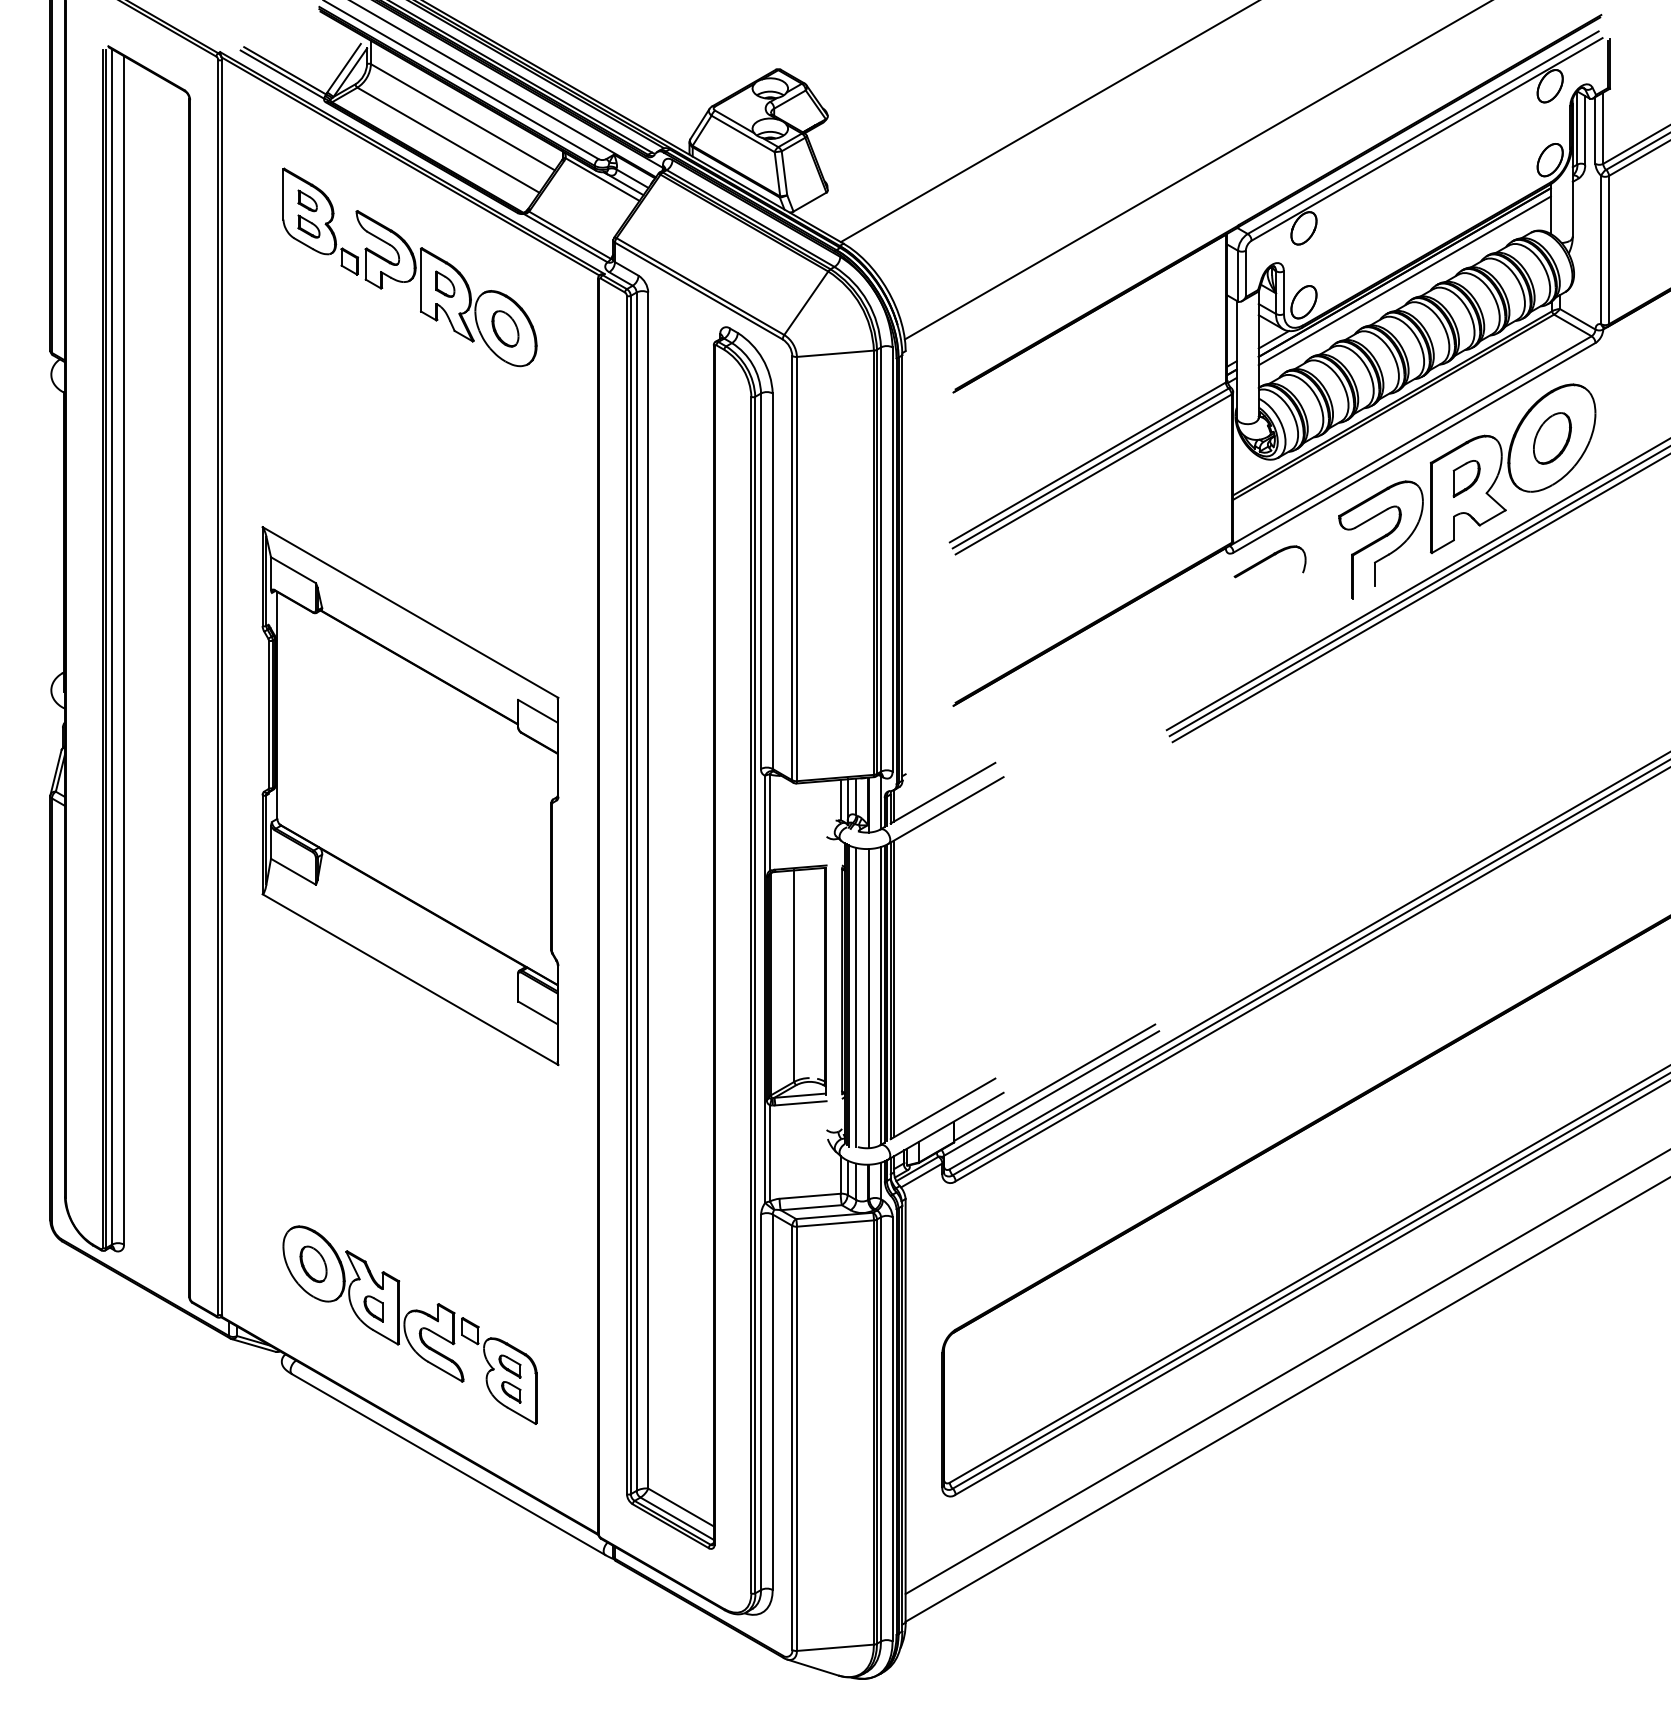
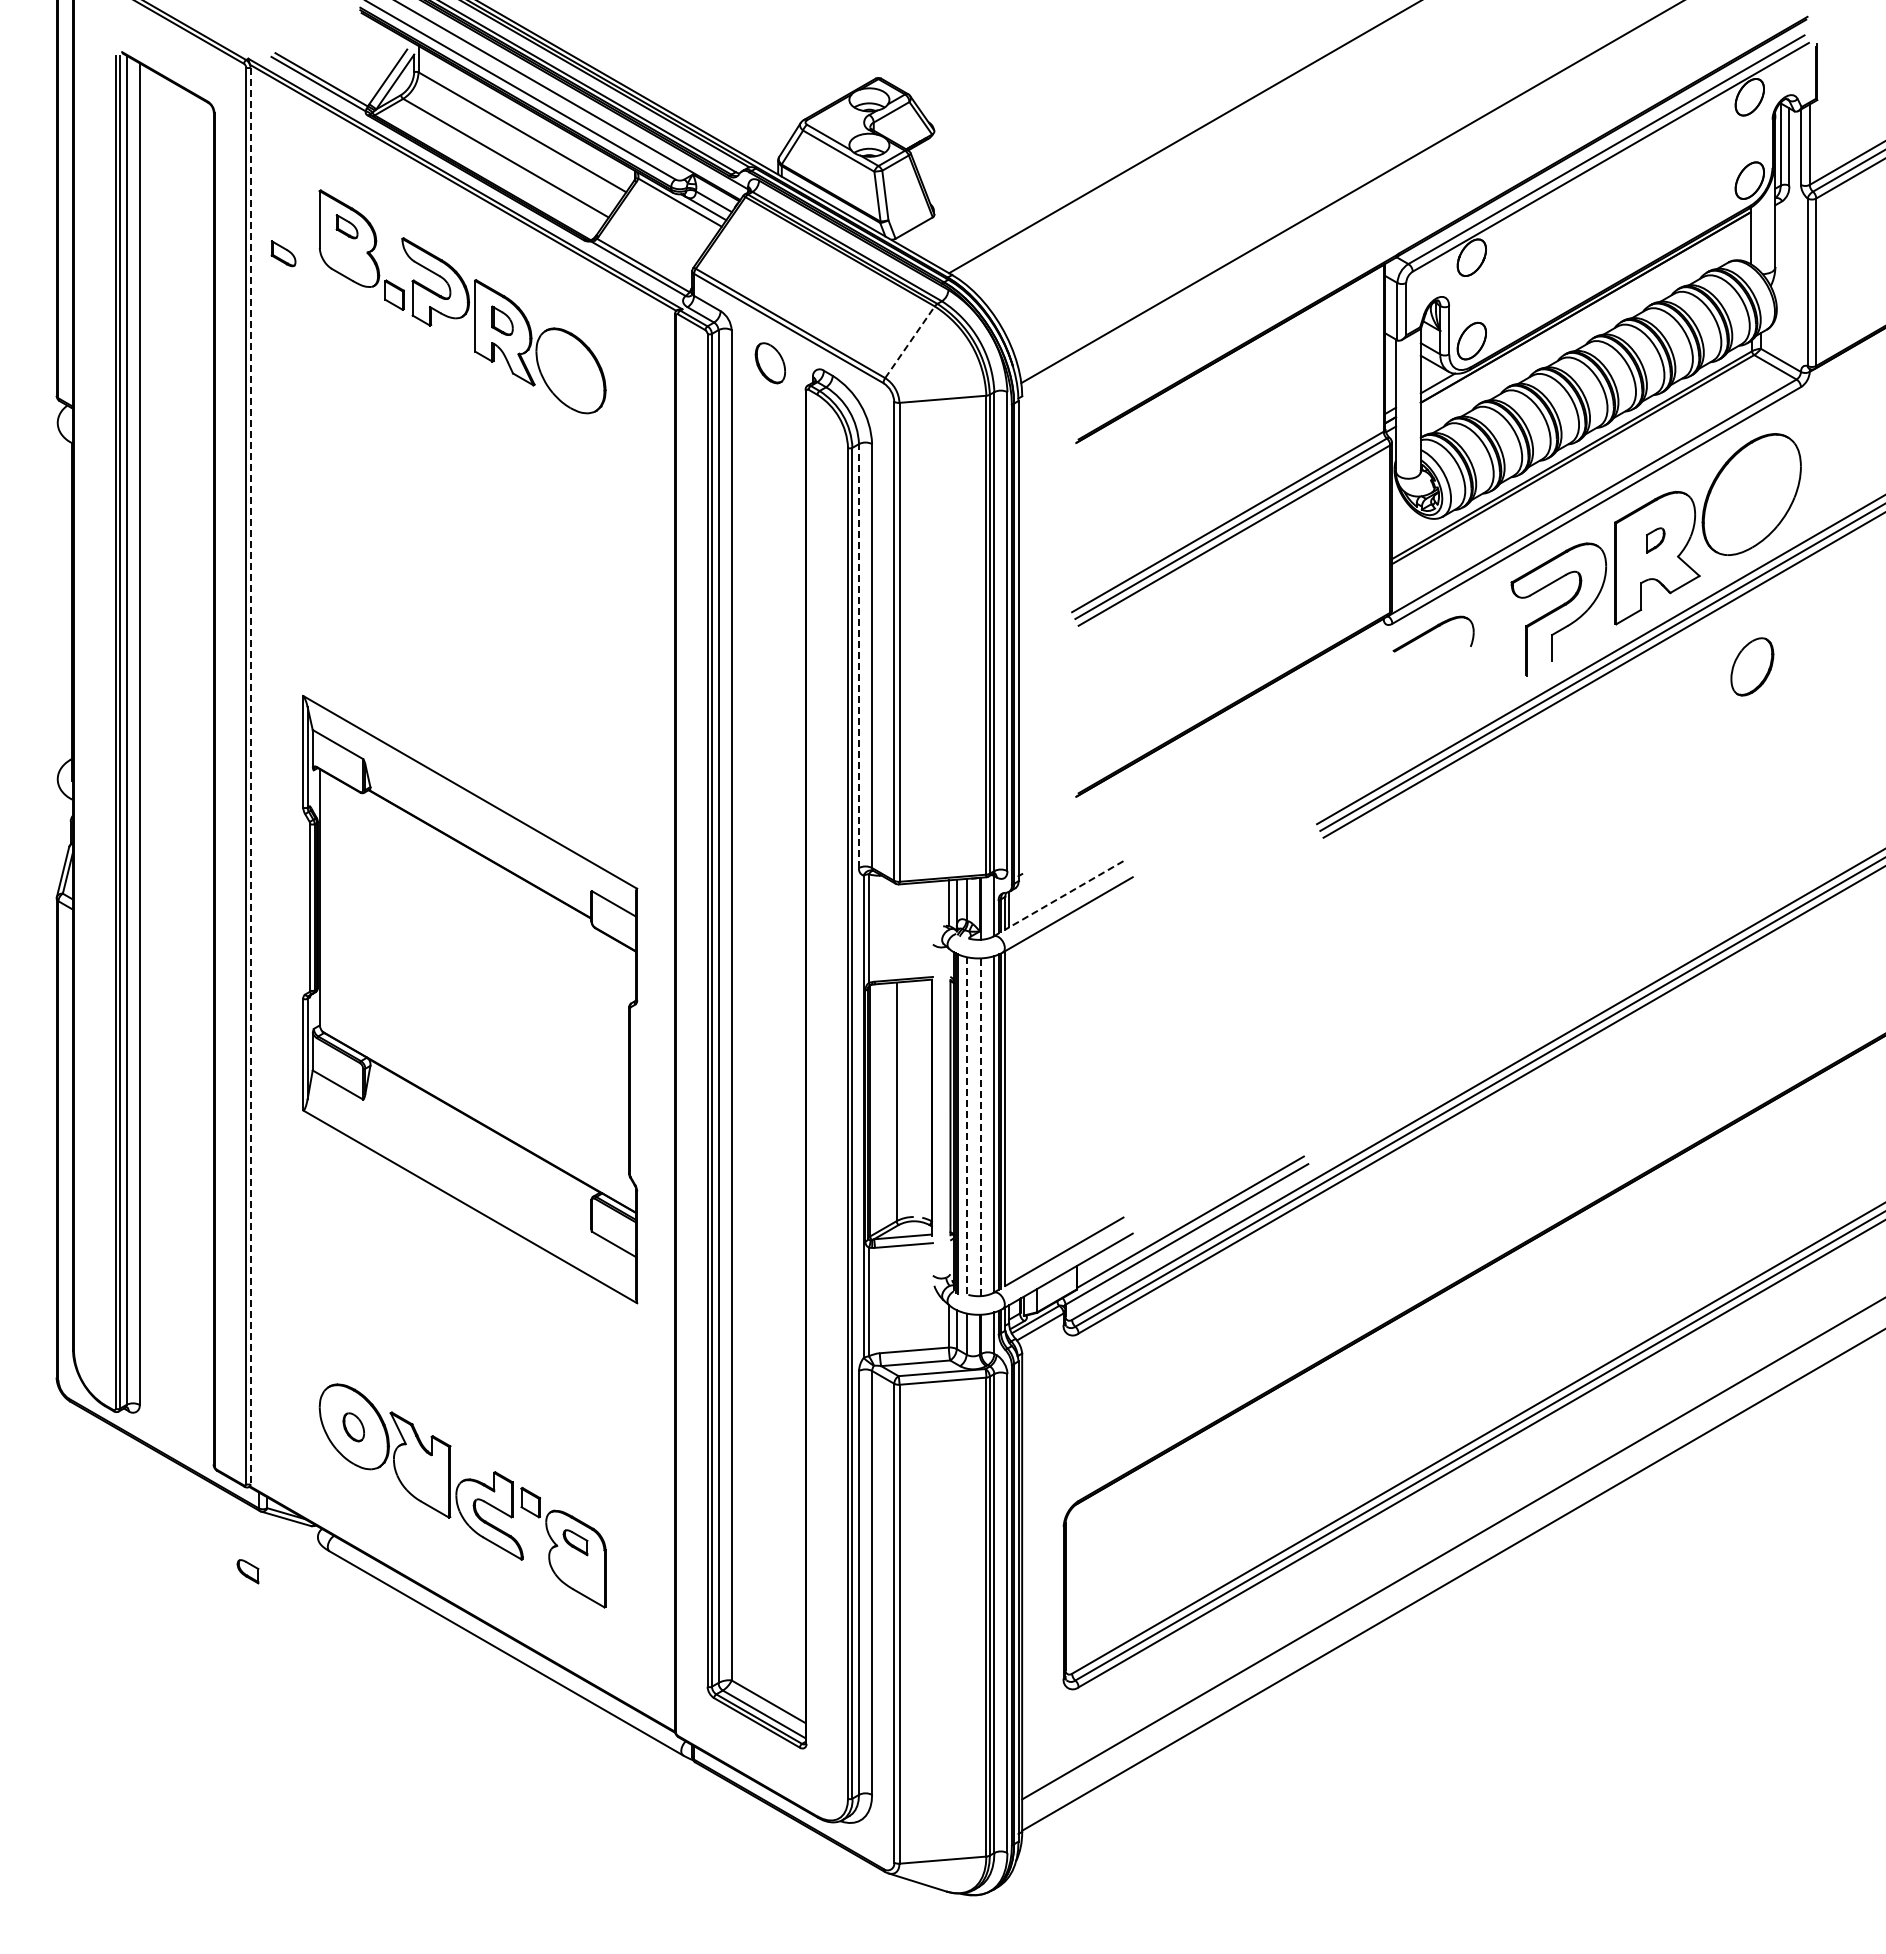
part: (308, 226) -> (283, 253), moved
line: (1404, 280) -> (1585, 316), removed
line: (806, 303) -> (910, 342), solid -> dashed
part: (504, 329) -> (769, 363), moved
part: (1552, 438) -> (1752, 666), moved
part: (1466, 478) -> (1655, 540), size x0.6
line: (761, 581) -> (859, 656), solid -> dashed
line: (222, 687) -> (250, 776), solid -> dashed
line: (942, 793) -> (1063, 895), solid -> dashed
part: (410, 795) -> (470, 999), moved
line: (894, 988) -> (1009, 1115), removed
line: (856, 997) -> (966, 1125), solid -> dashed
line: (869, 998) -> (981, 1127), solid -> dashed
part: (313, 1264) -> (353, 1427), size x0.7
part: (373, 1308) -> (421, 1477), removed
part: (510, 1392) -> (247, 1571), moved

